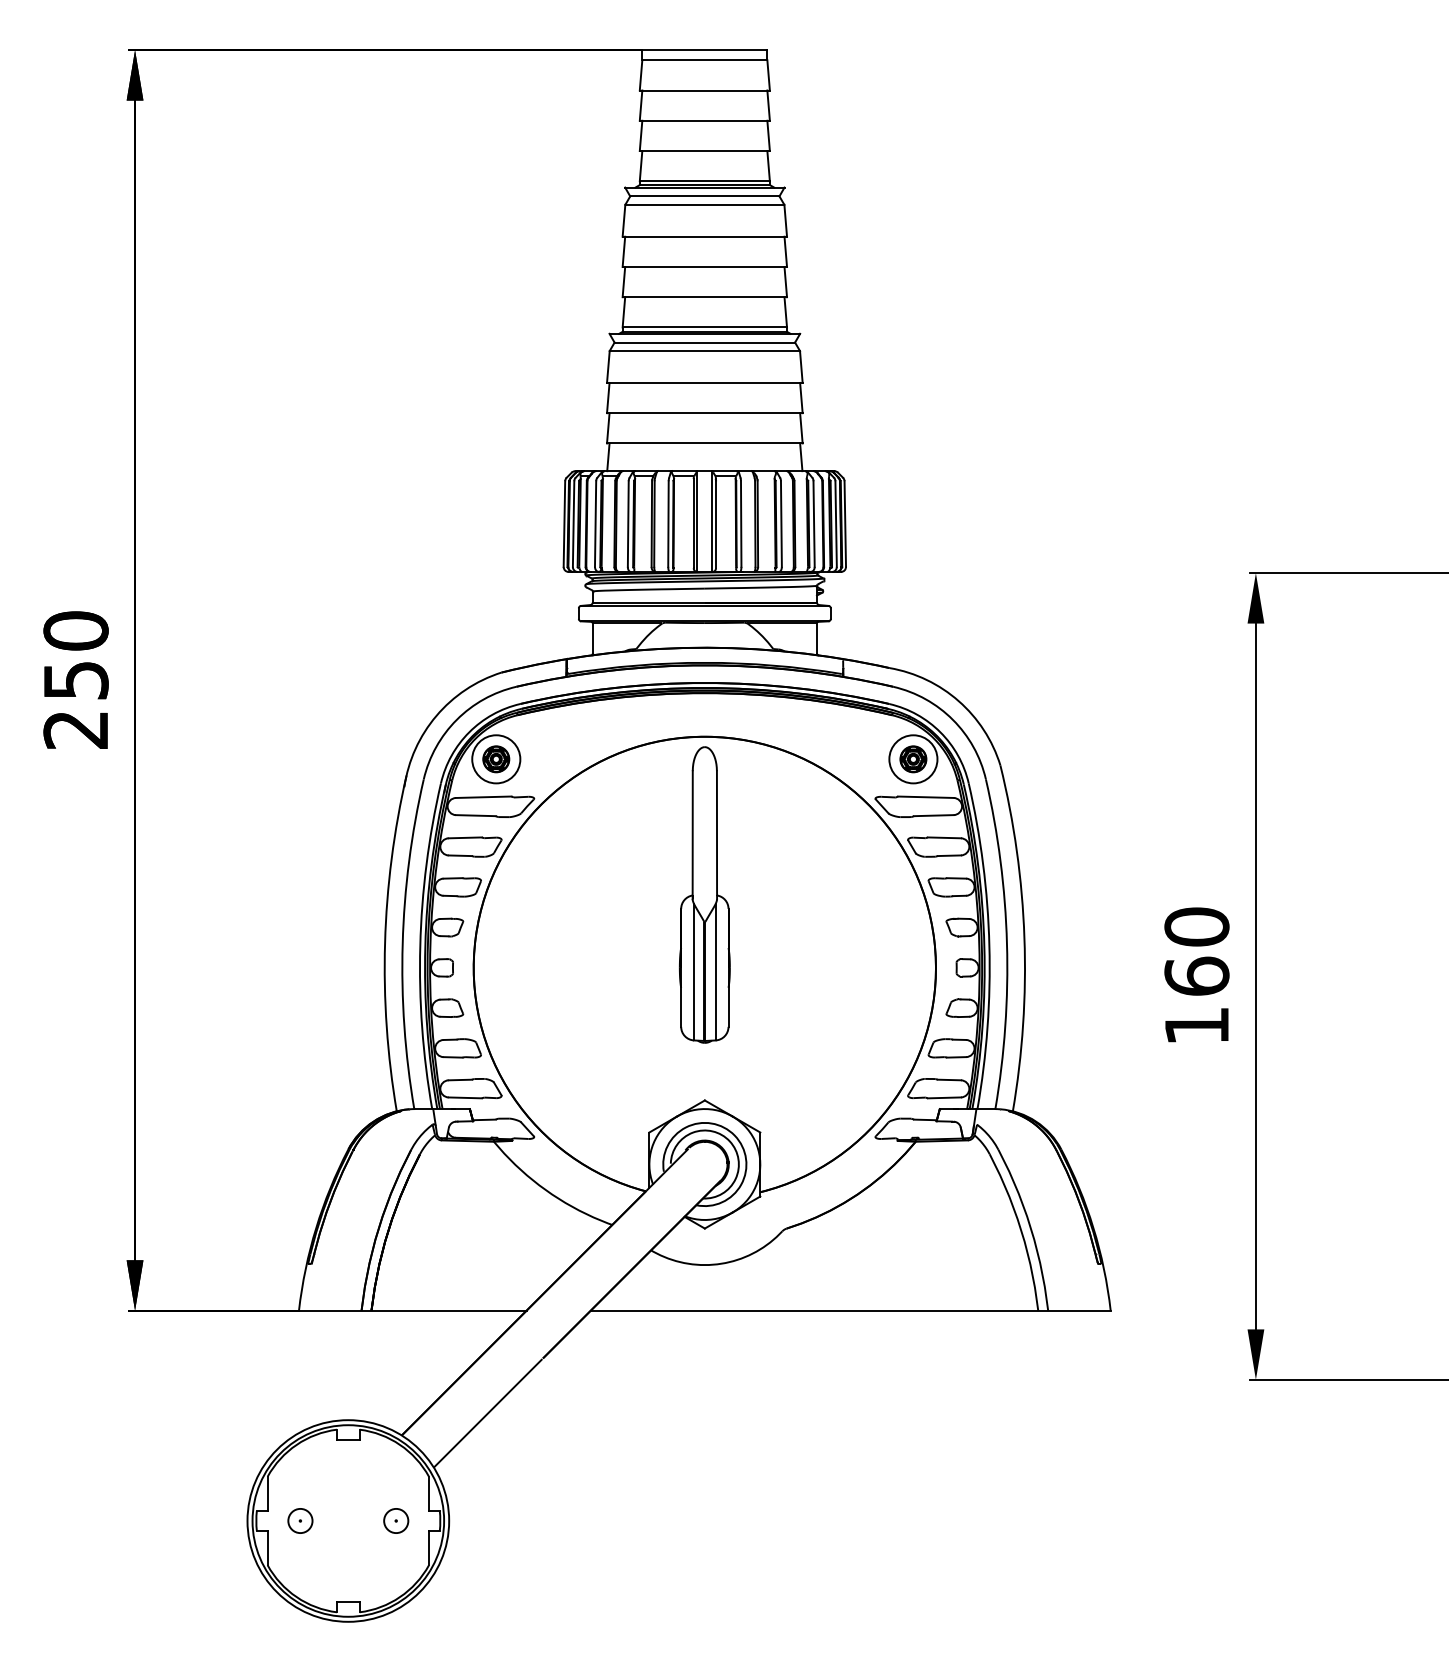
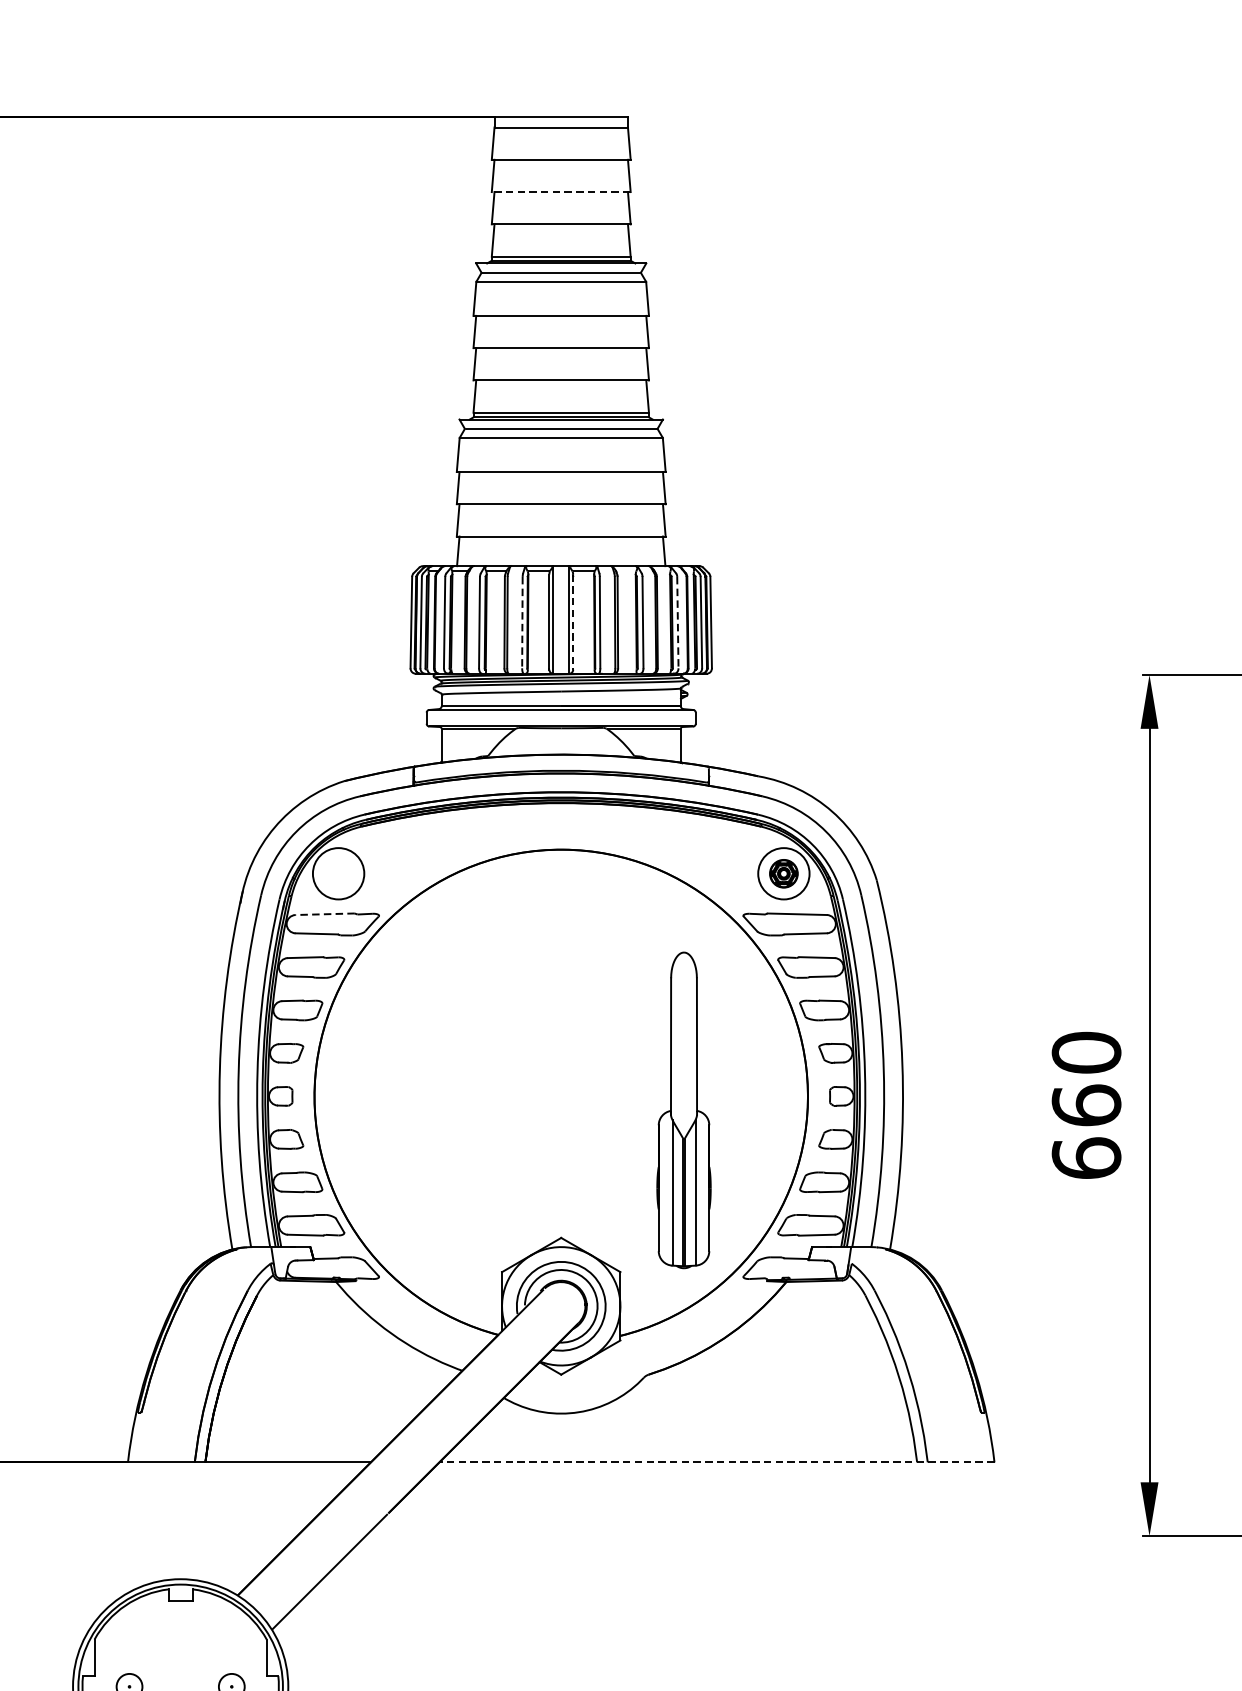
line: (704, 120) -> (560, 191), solid -> dashed
line: (716, 523) -> (573, 622), solid -> dashed
line: (668, 524) -> (522, 623), solid -> dashed
line: (814, 524) -> (678, 623), solid -> dashed
part: (496, 759) -> (338, 873), removed
line: (483, 797) -> (324, 914), solid -> dashed
part: (704, 894) -> (683, 1109), moved
text: (1196, 1025) -> (1086, 1157), 160 -> 660
line: (850, 1310) -> (716, 1462), solid -> dashed

